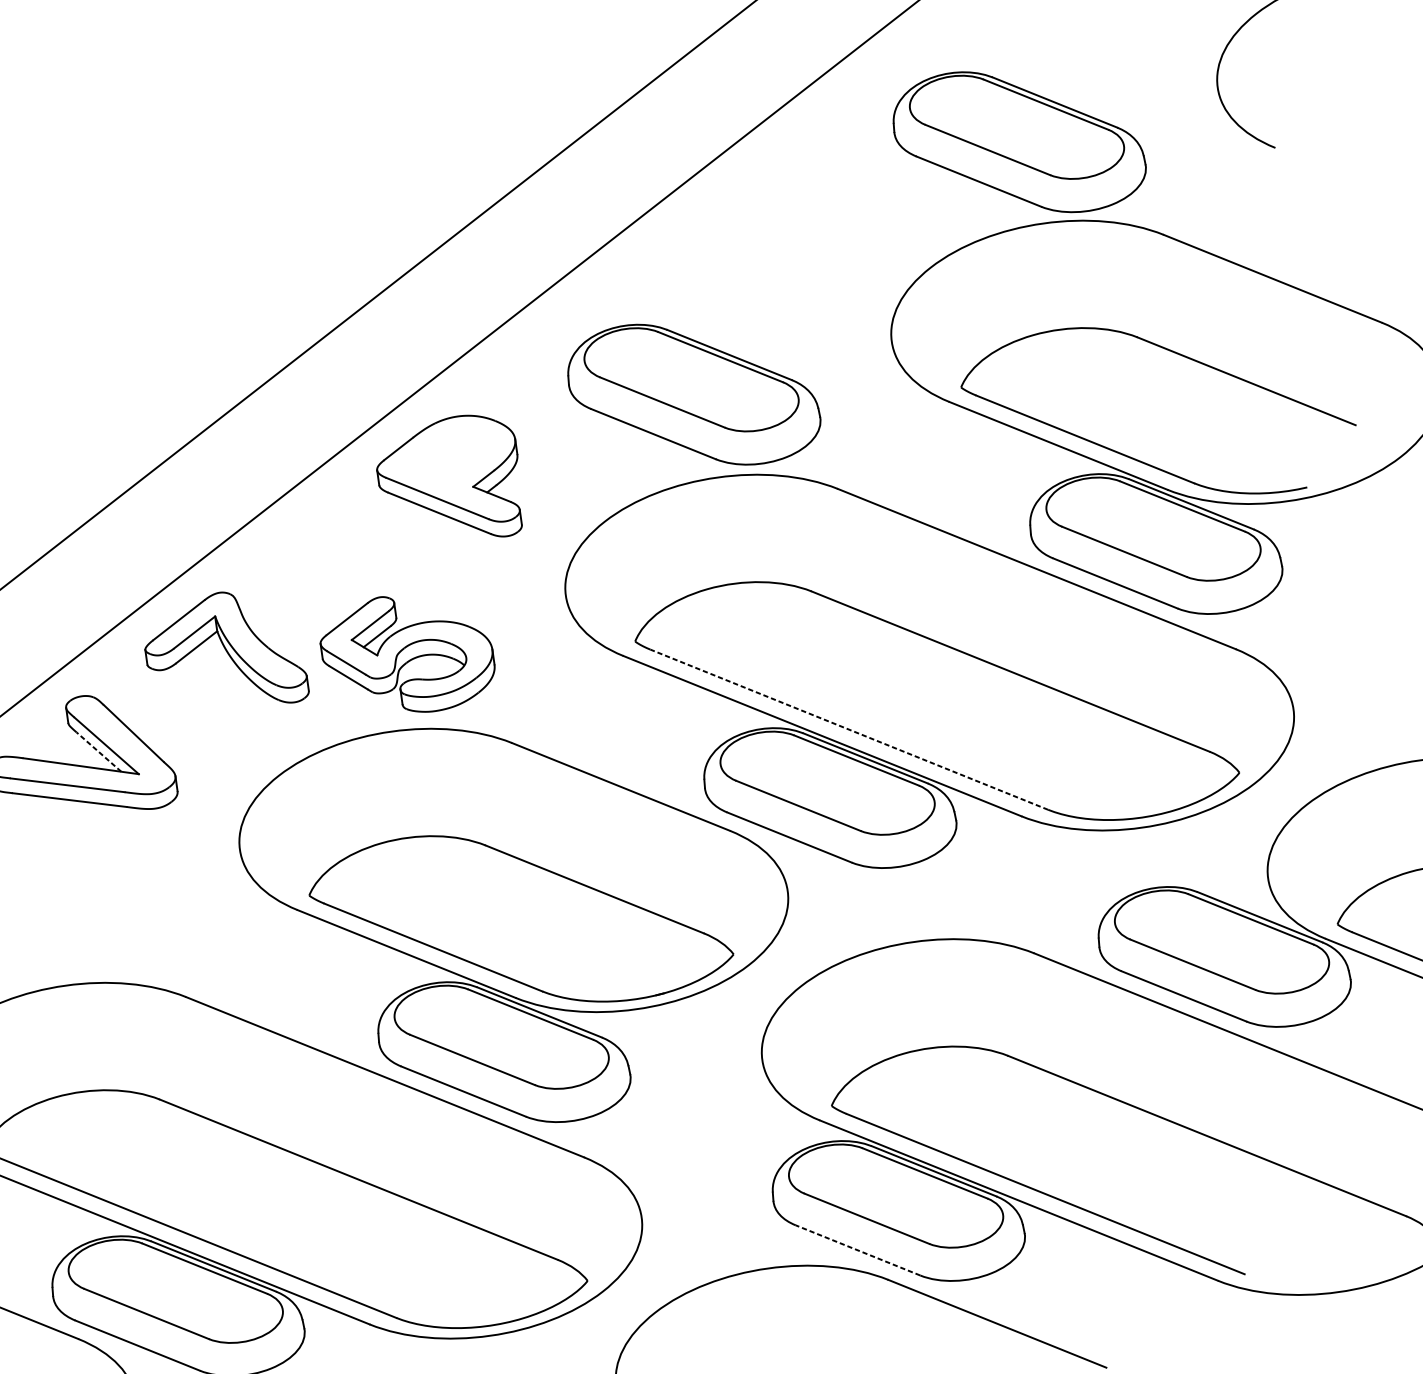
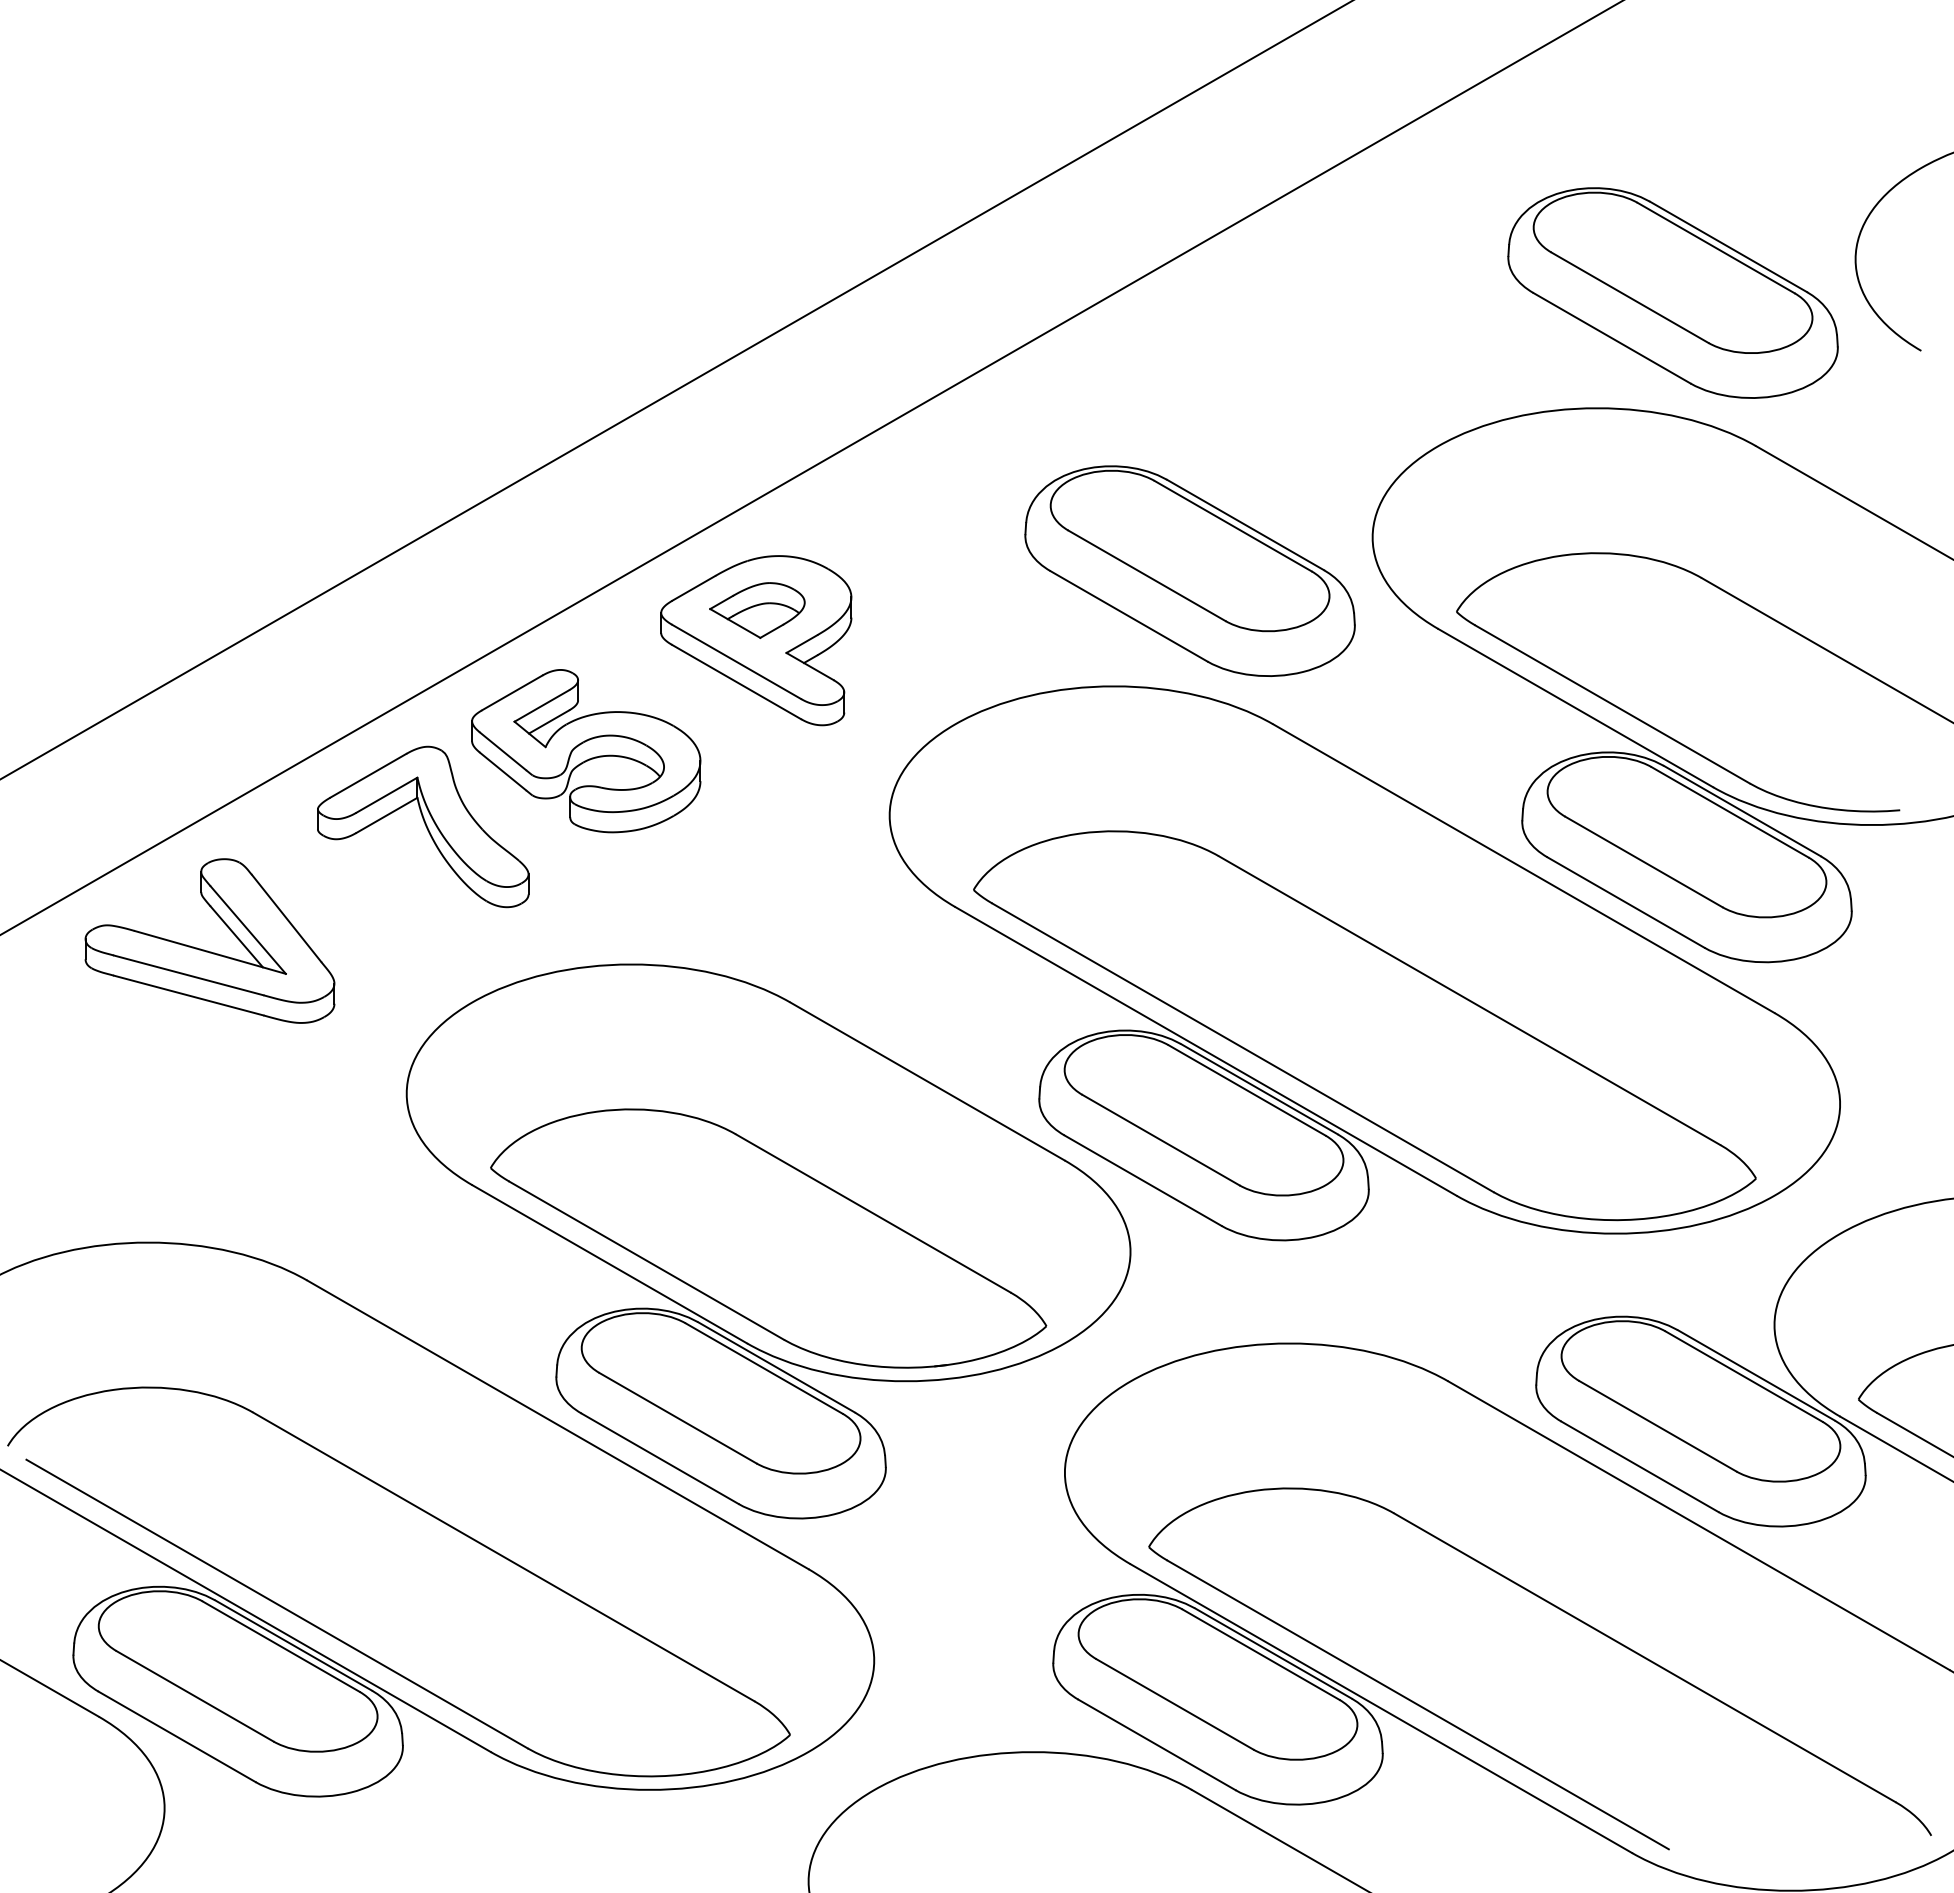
part: (1018, 141) -> (1672, 292), moved
part: (693, 394) -> (1189, 570), moved
part: (447, 458) -> (757, 610), added
part: (407, 654) -> (586, 751), moved
line: (848, 729) -> (1242, 1047), dashed -> solid
line: (98, 751) -> (236, 936), dashed -> solid
line: (858, 1250) -> (1157, 1744), dashed -> solid

